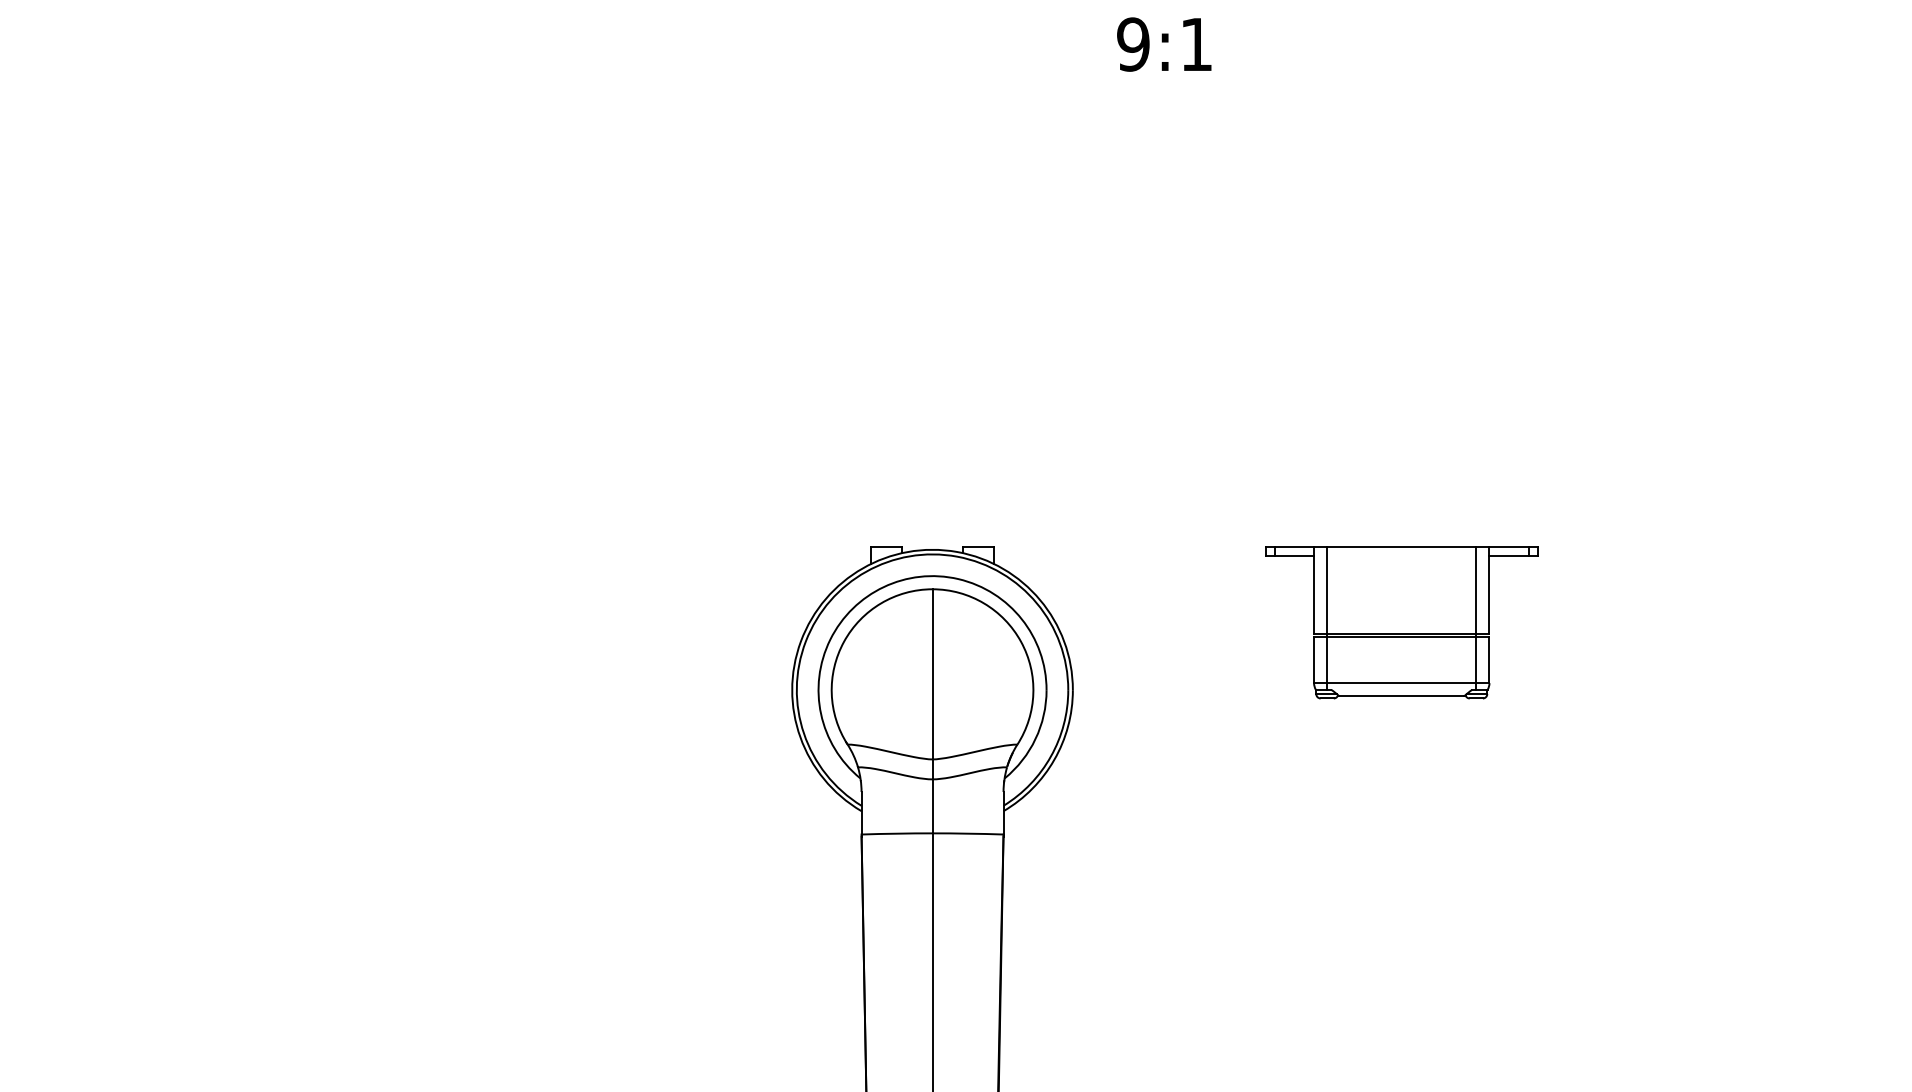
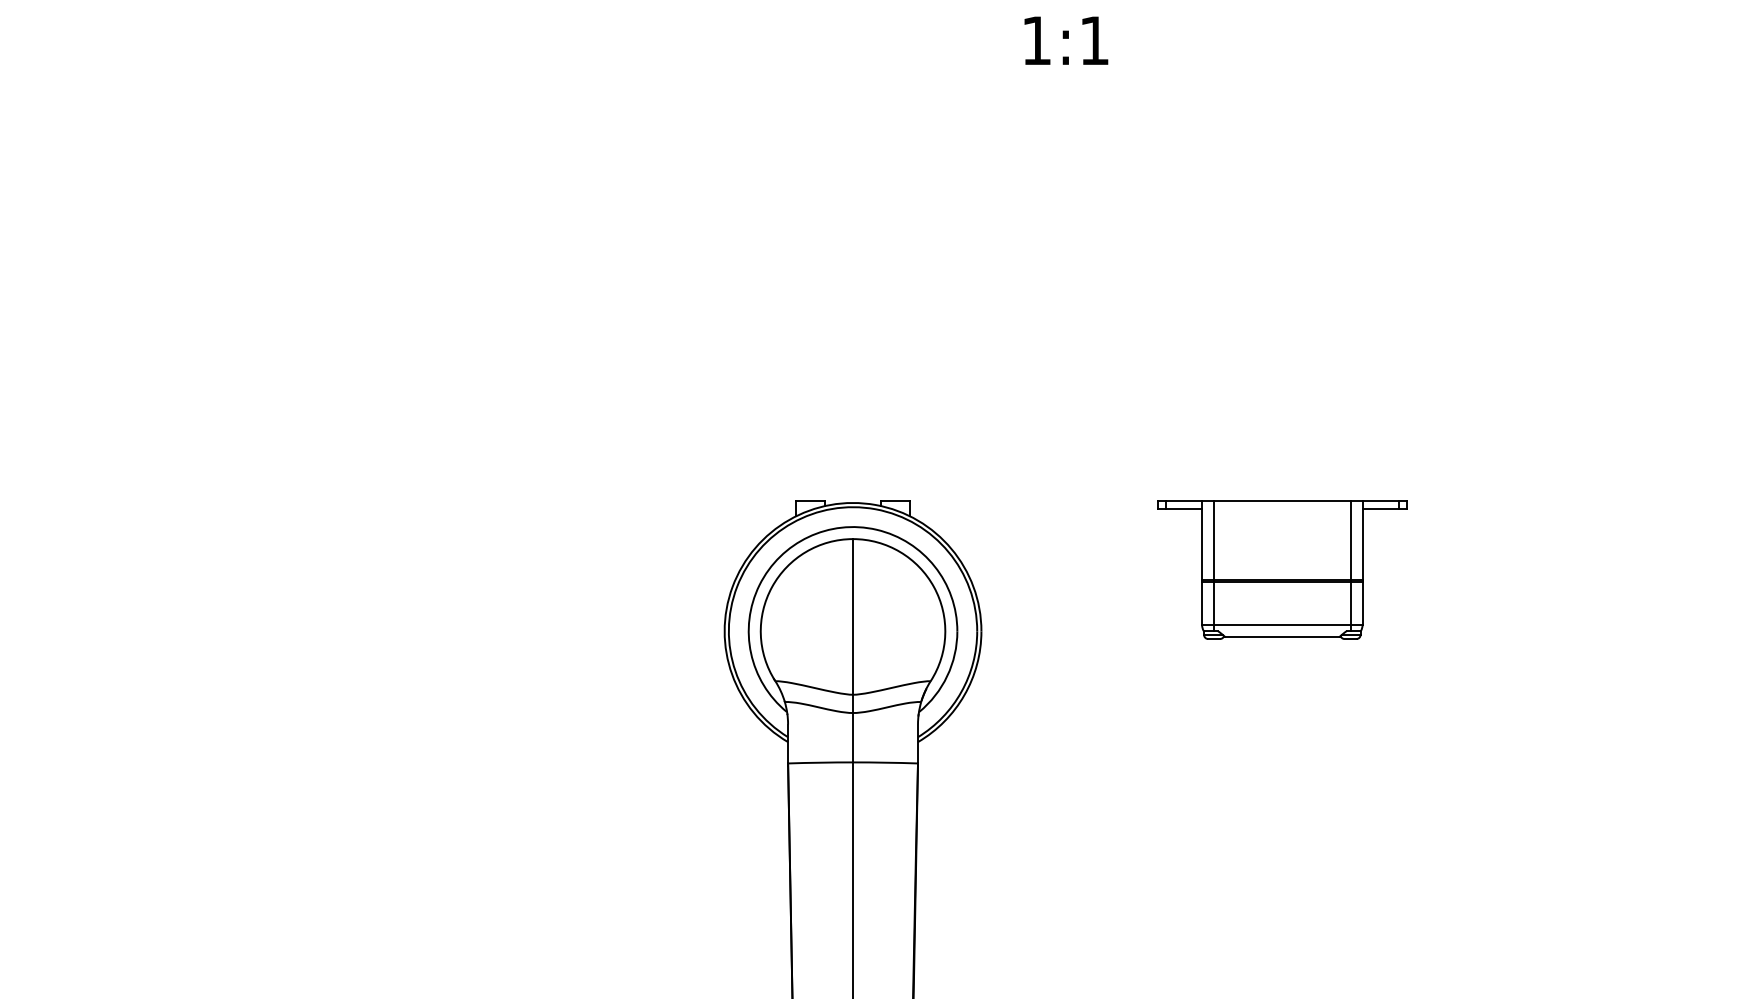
text: (1133, 44) -> (1036, 40), 9:1 -> 1:1

